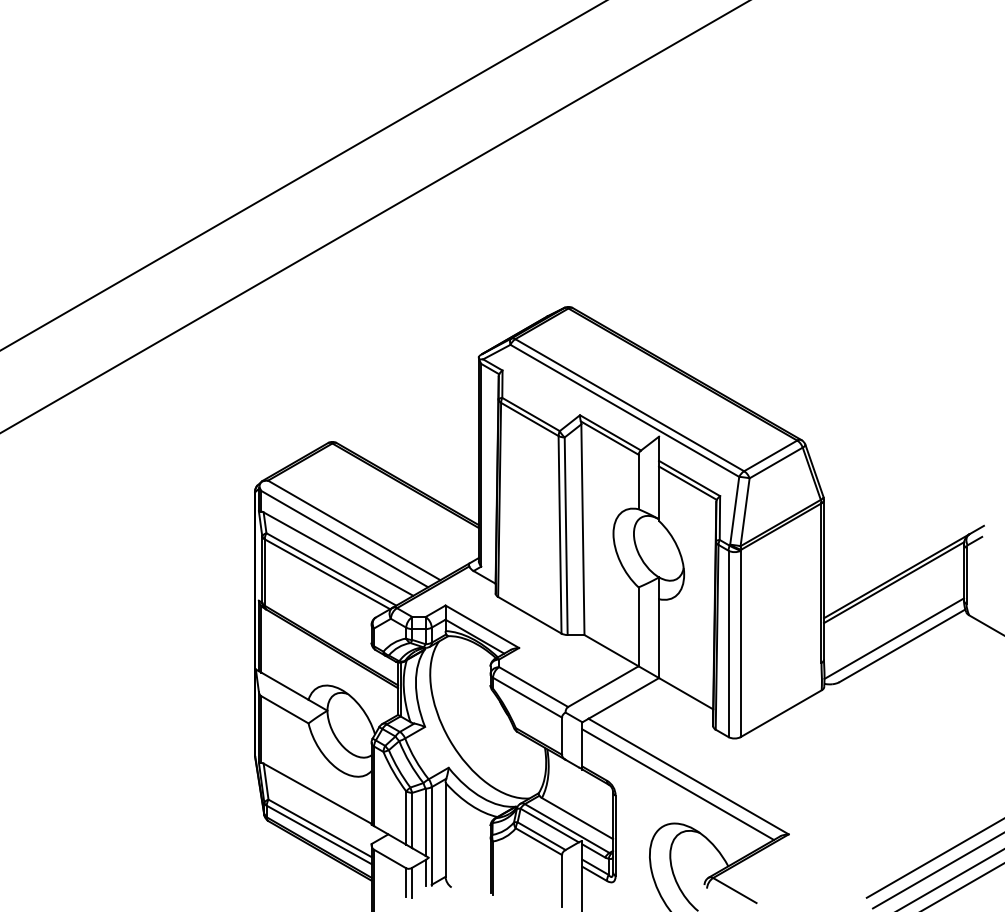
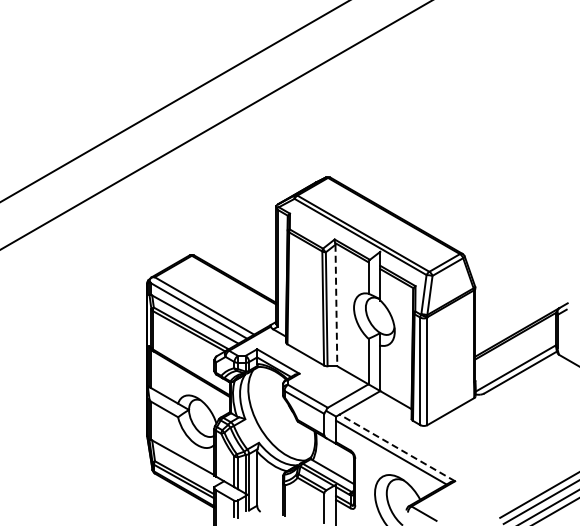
line: (583, 529) -> (336, 305), solid -> dashed
line: (688, 775) -> (397, 447), solid -> dashed

